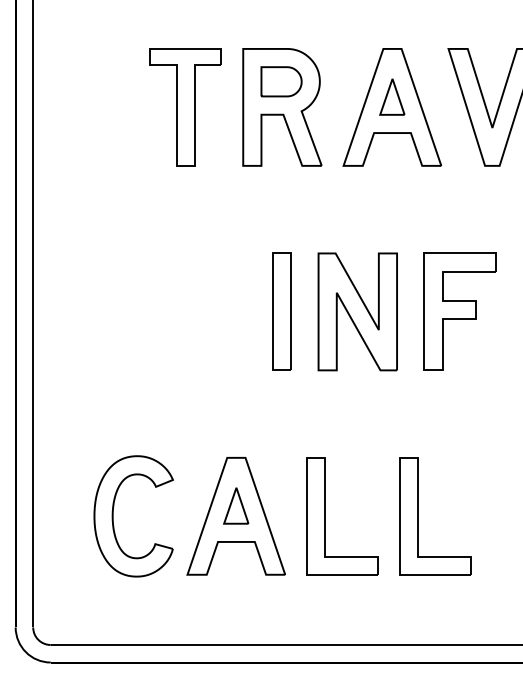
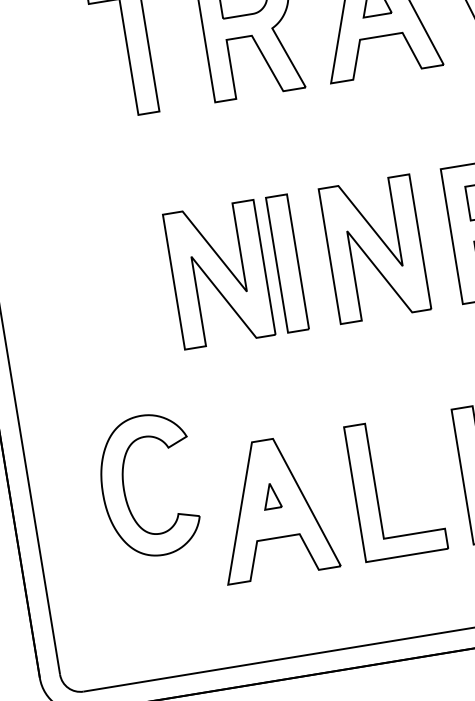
part: (222, 311) -> (218, 274), added
part: (236, 505) -> (271, 495), size x0.6
part: (113, 516) -> (124, 489), moved

